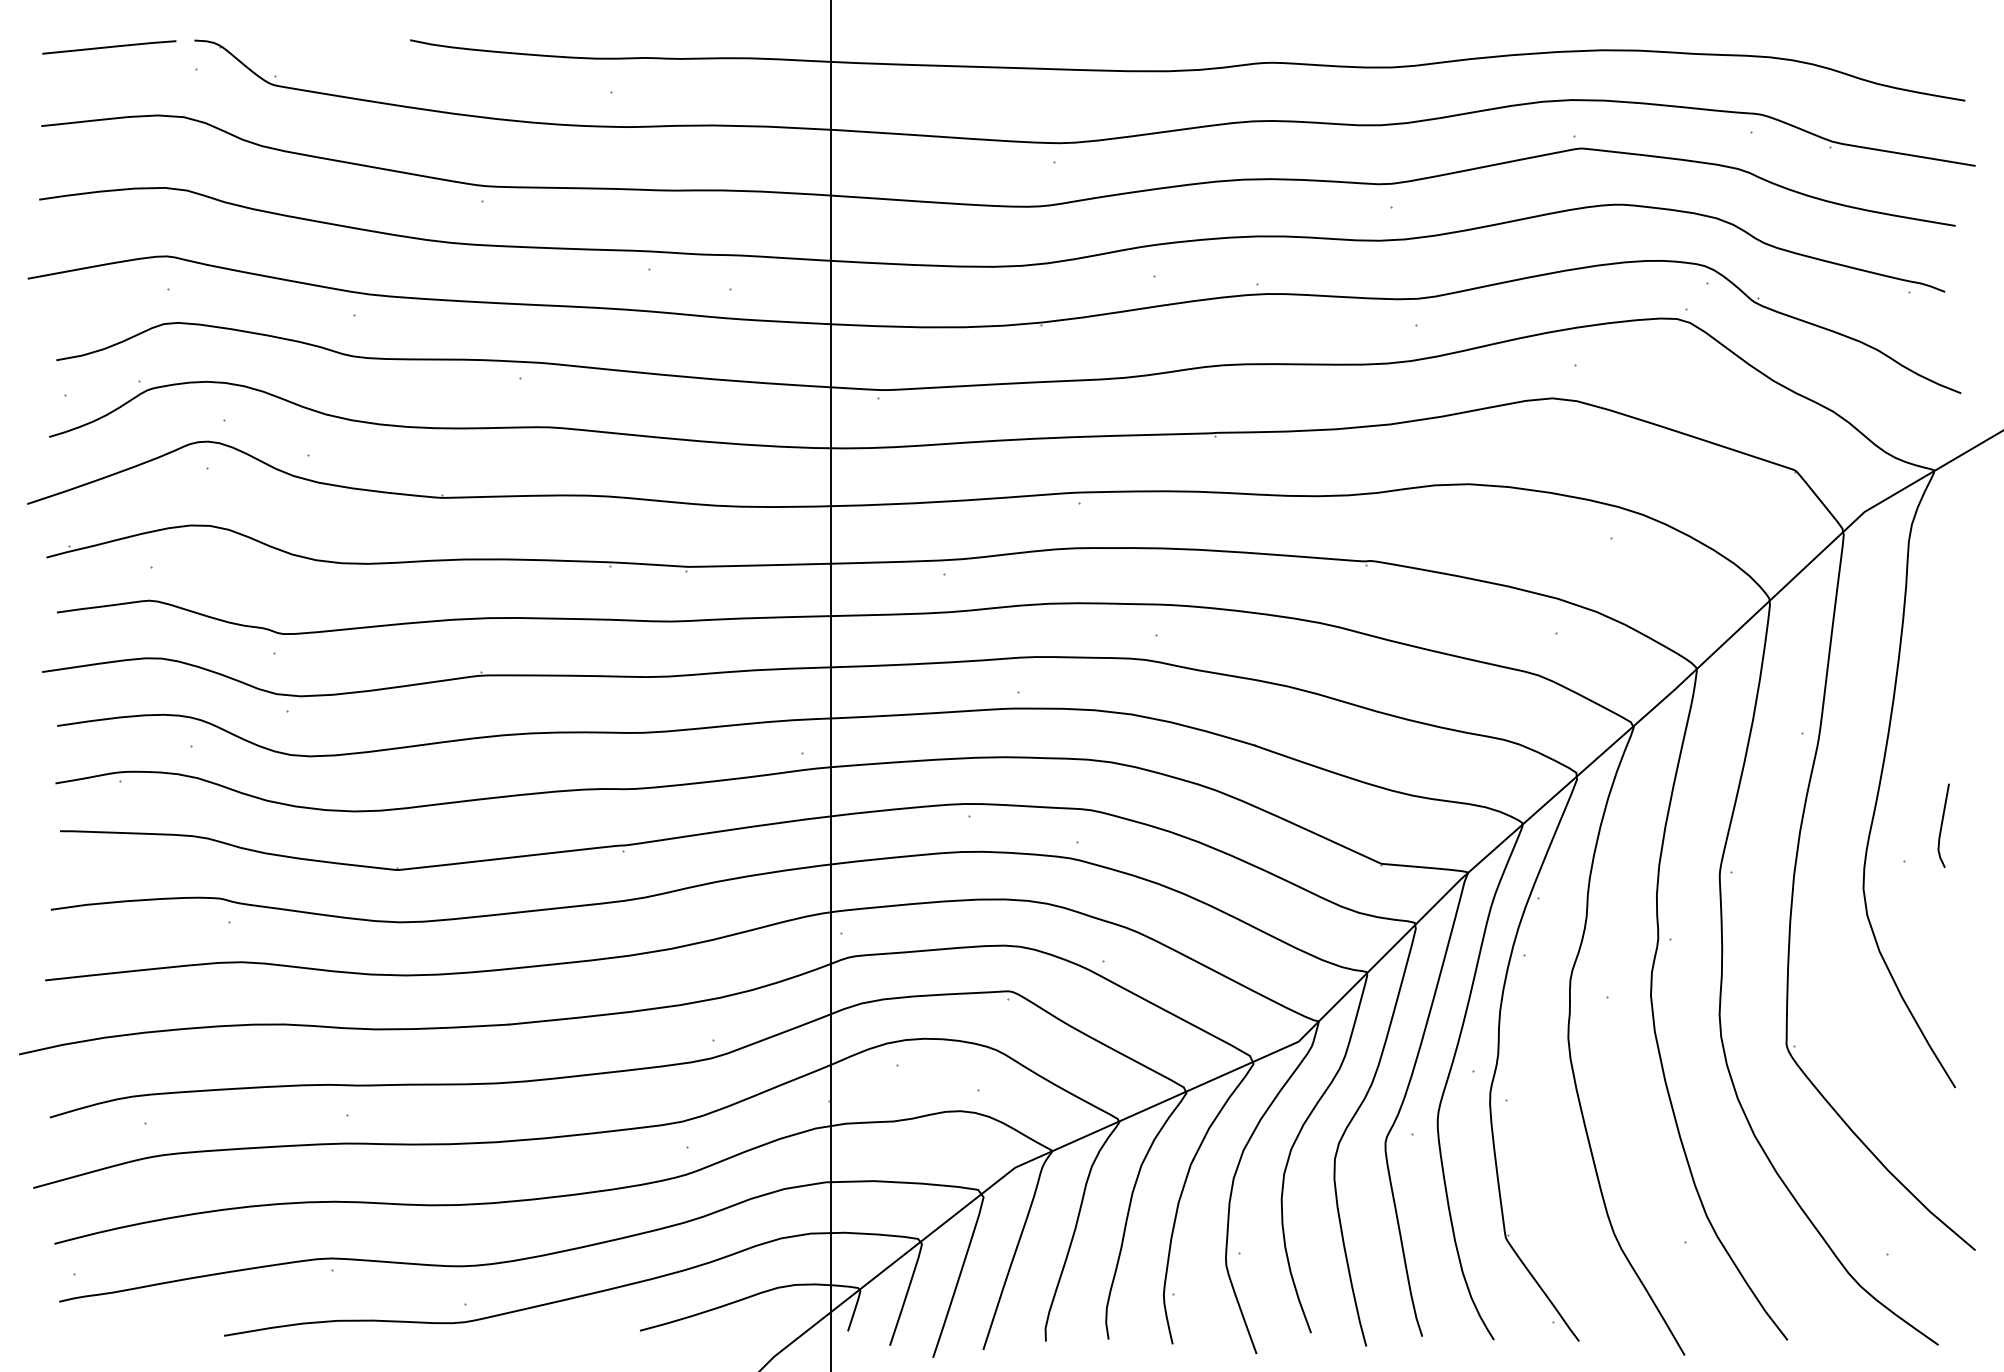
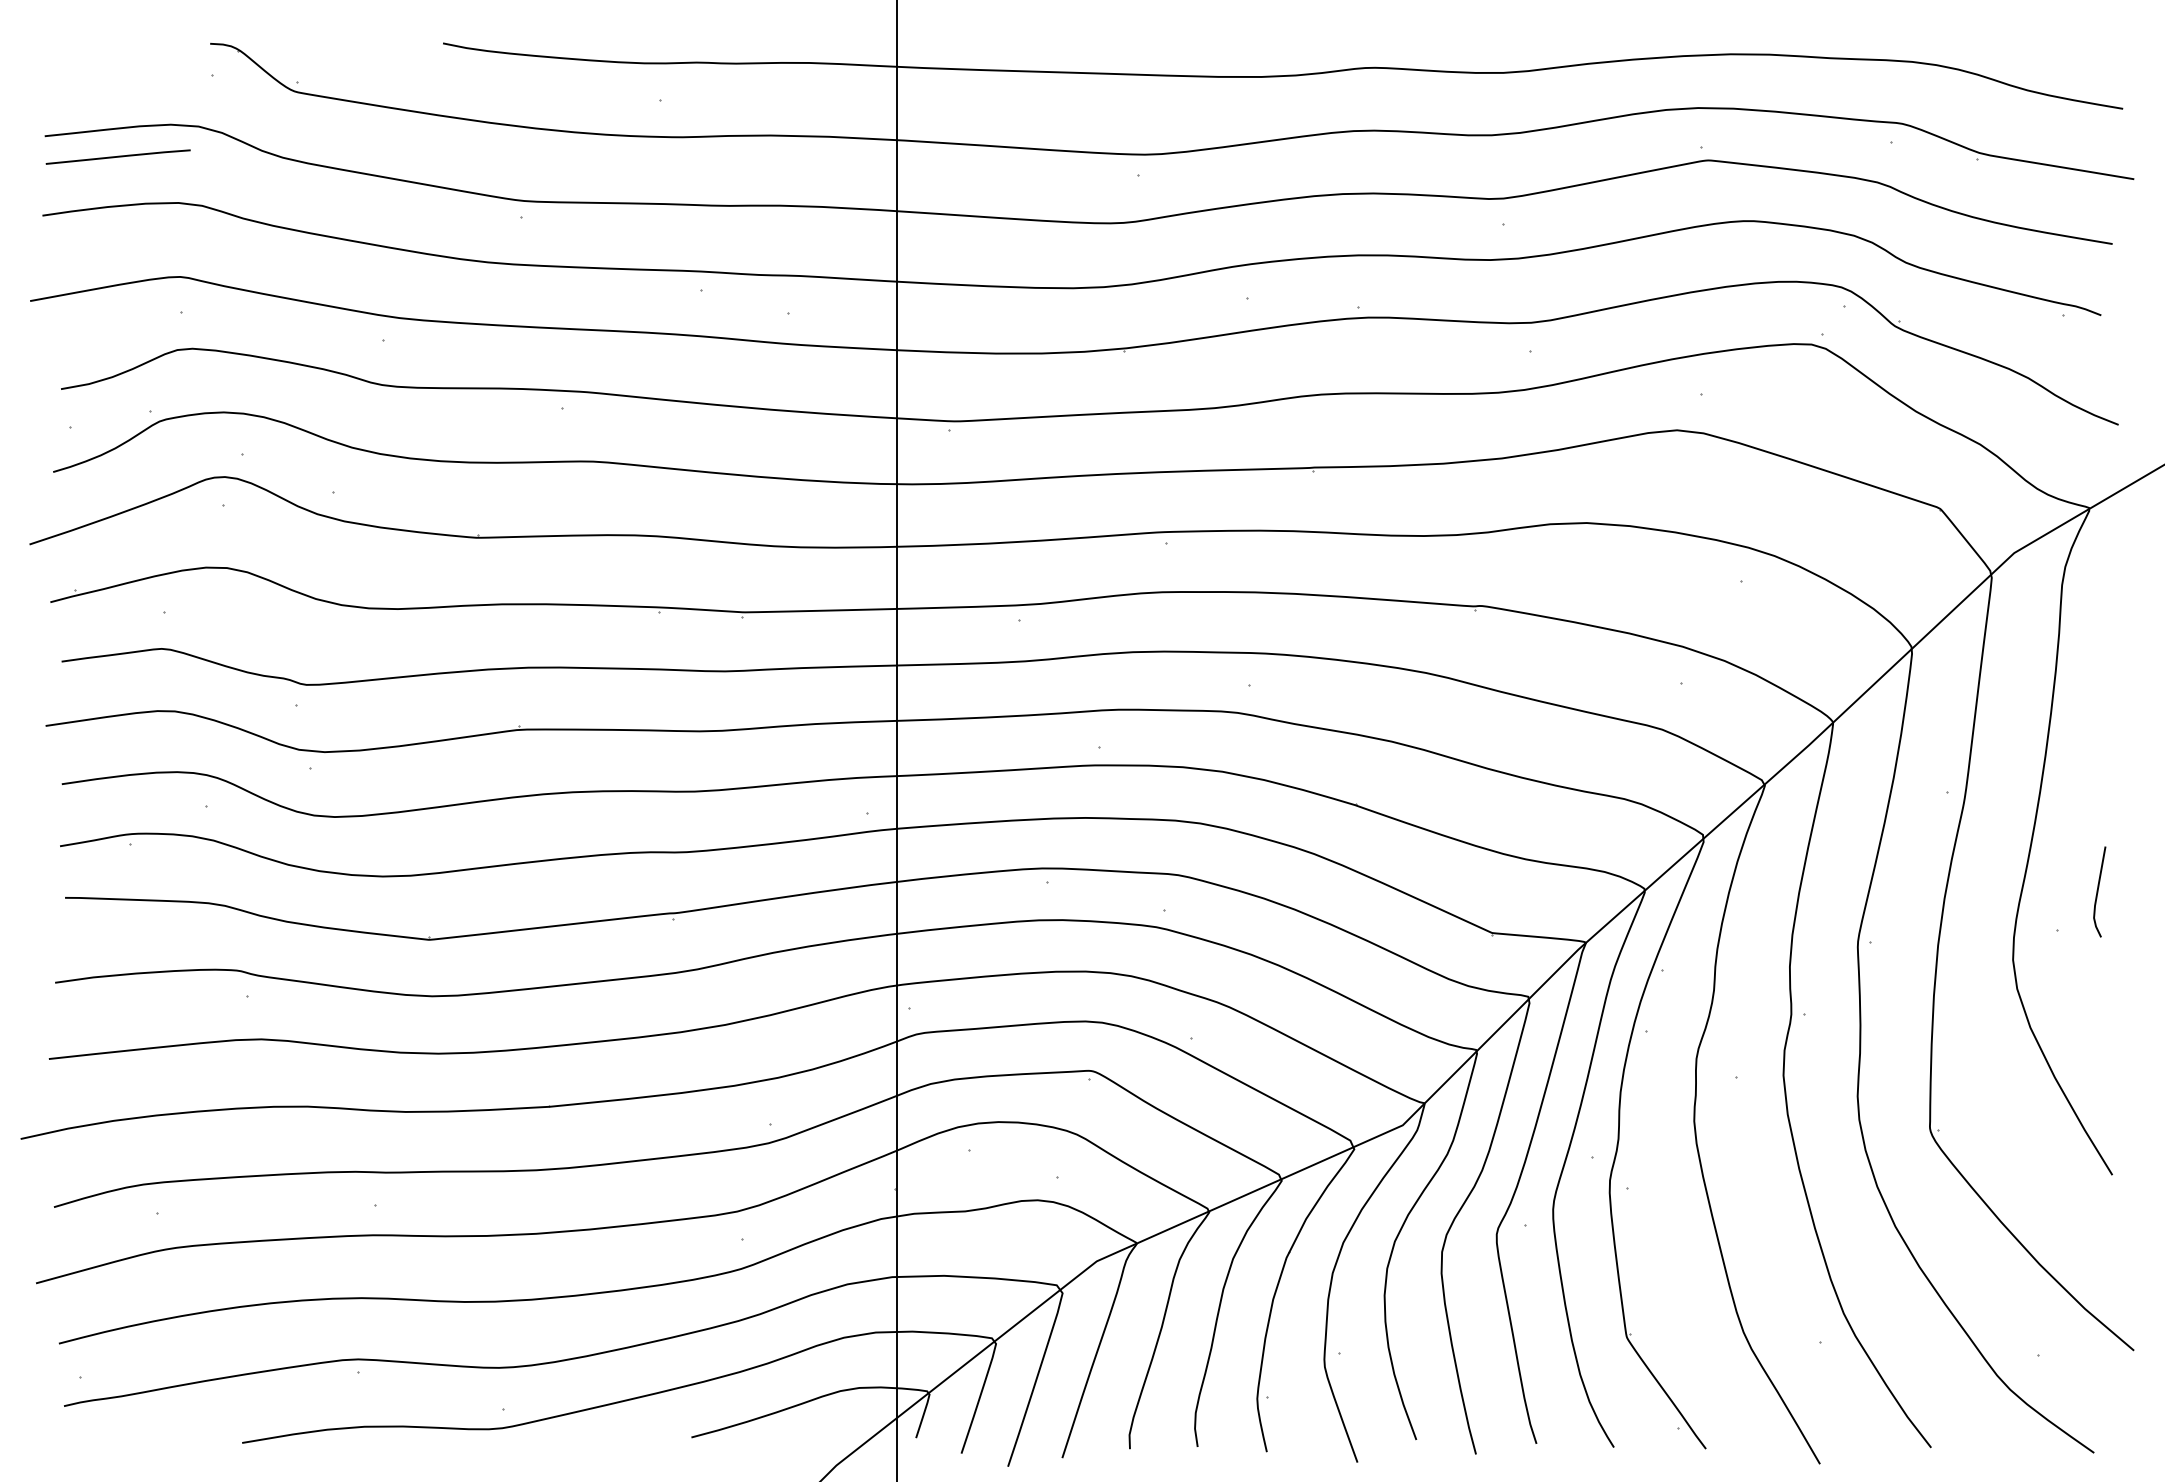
line: (109, 47) -> (118, 157), moved

